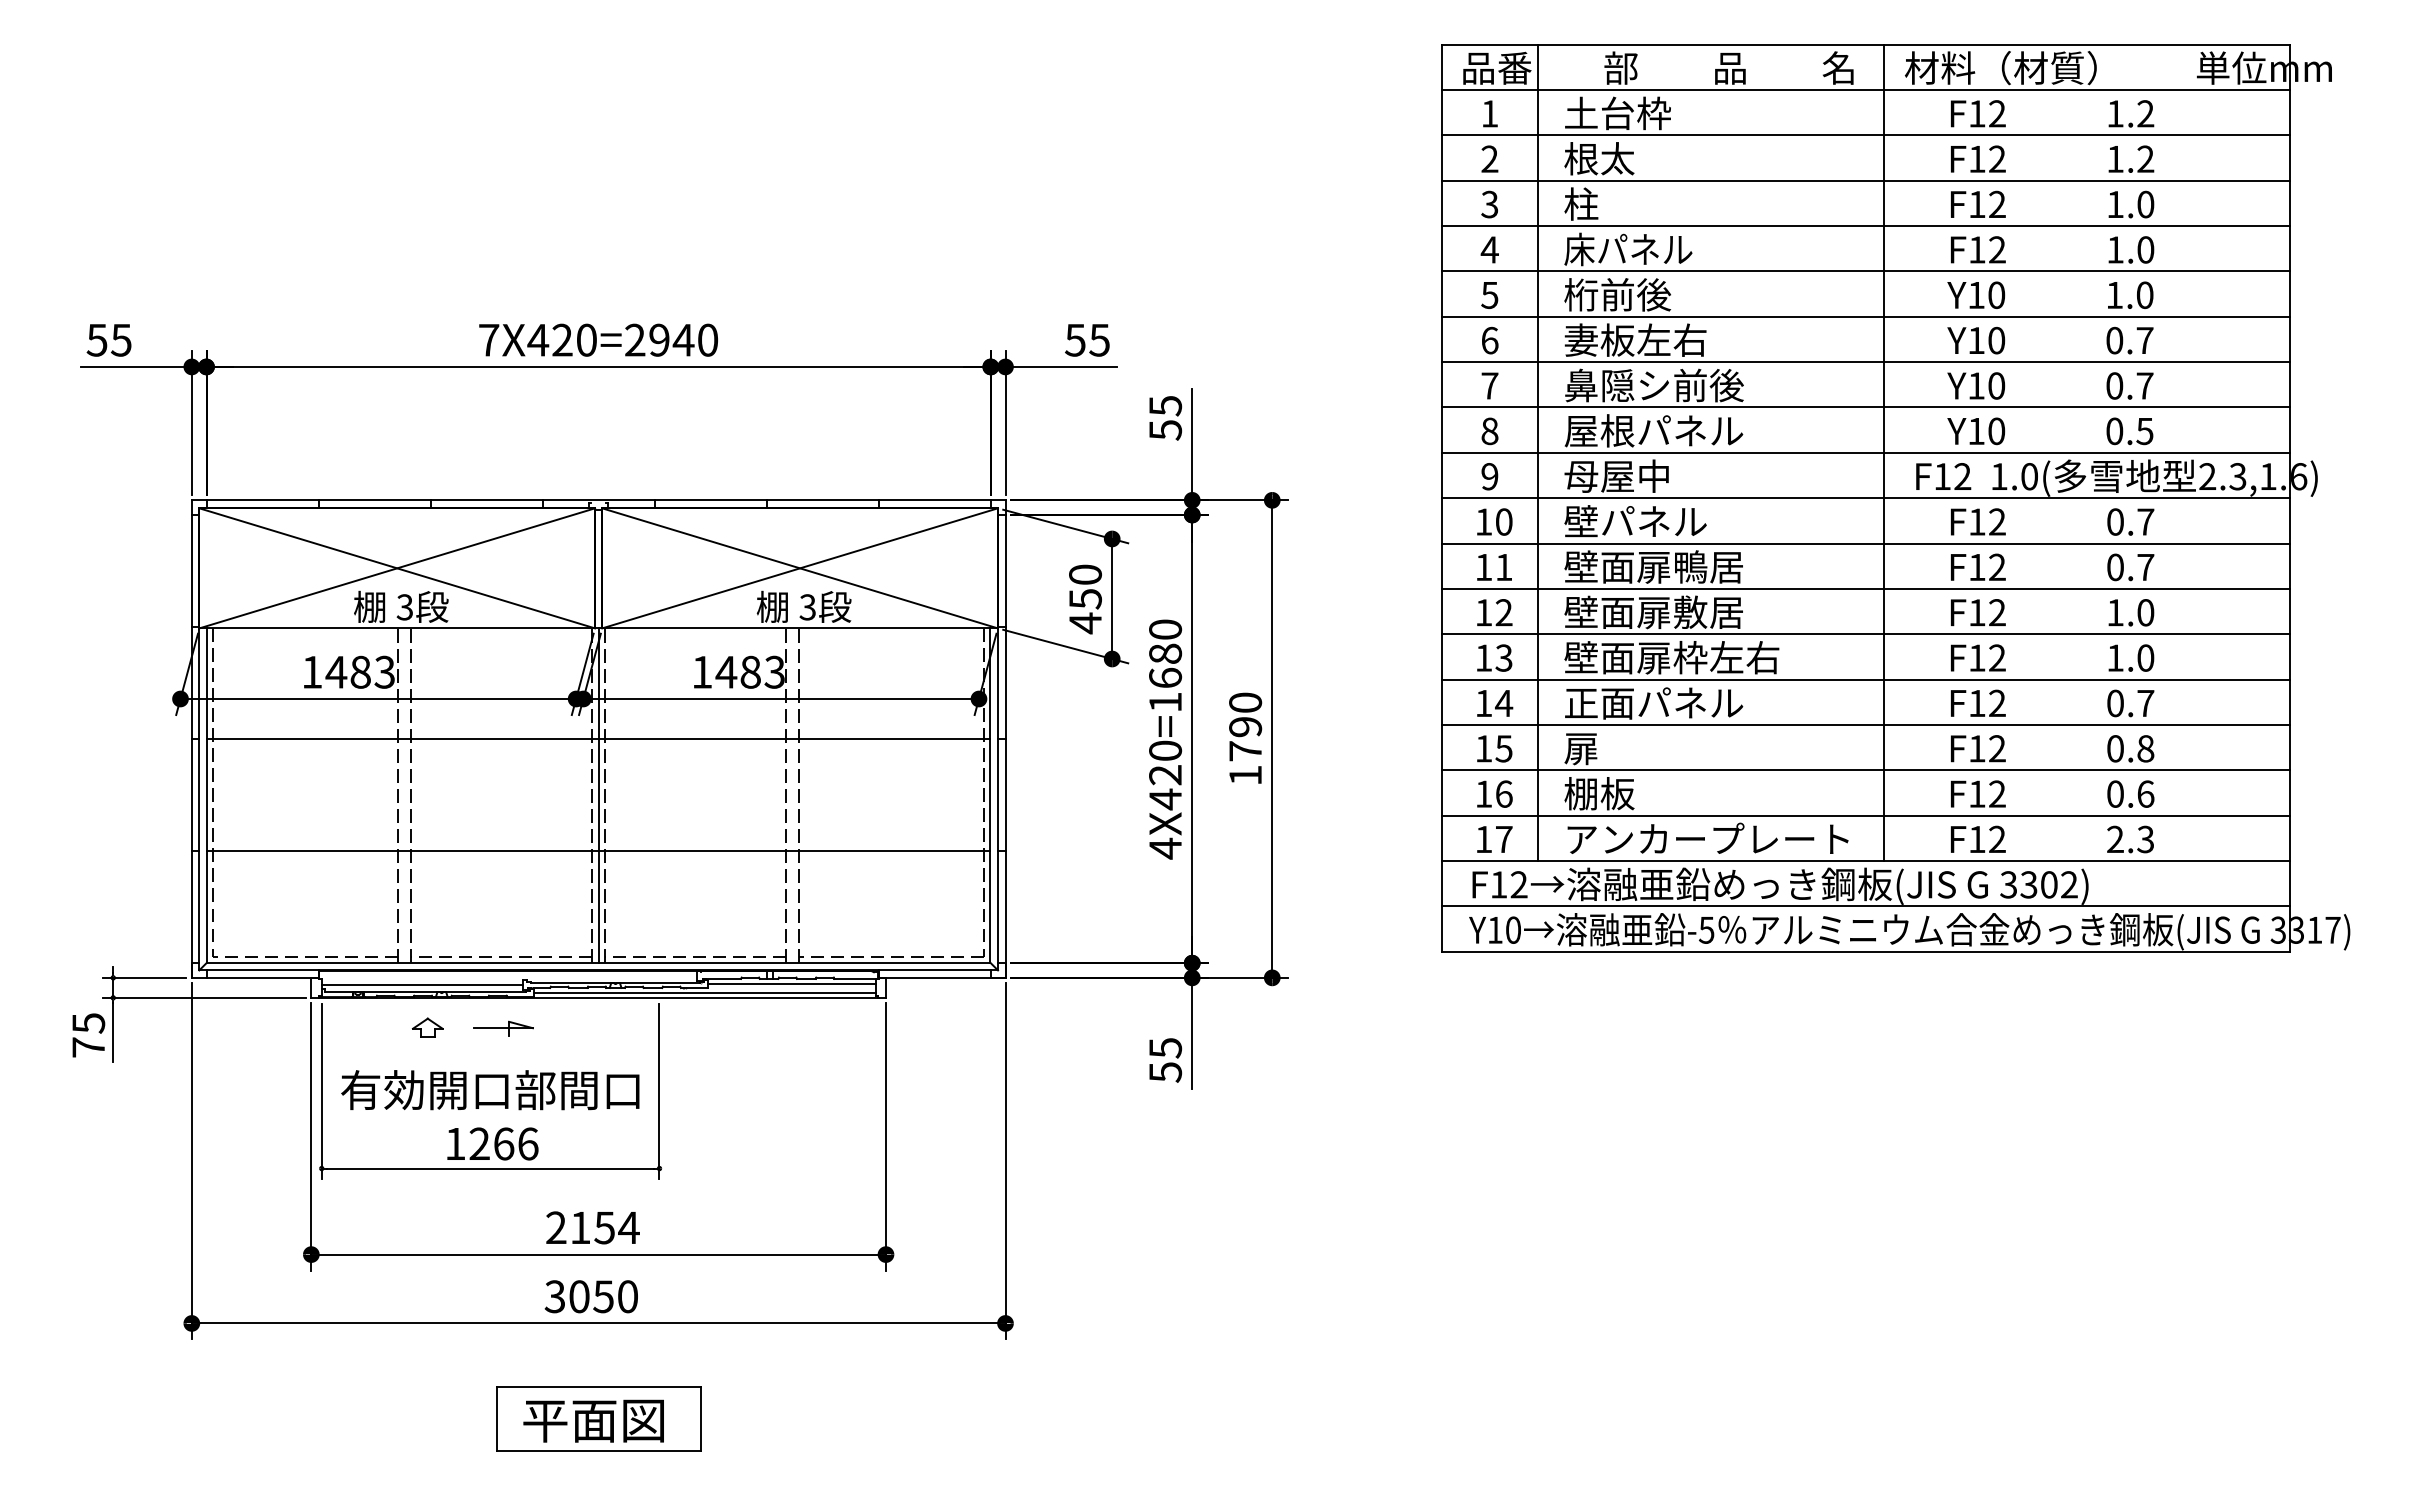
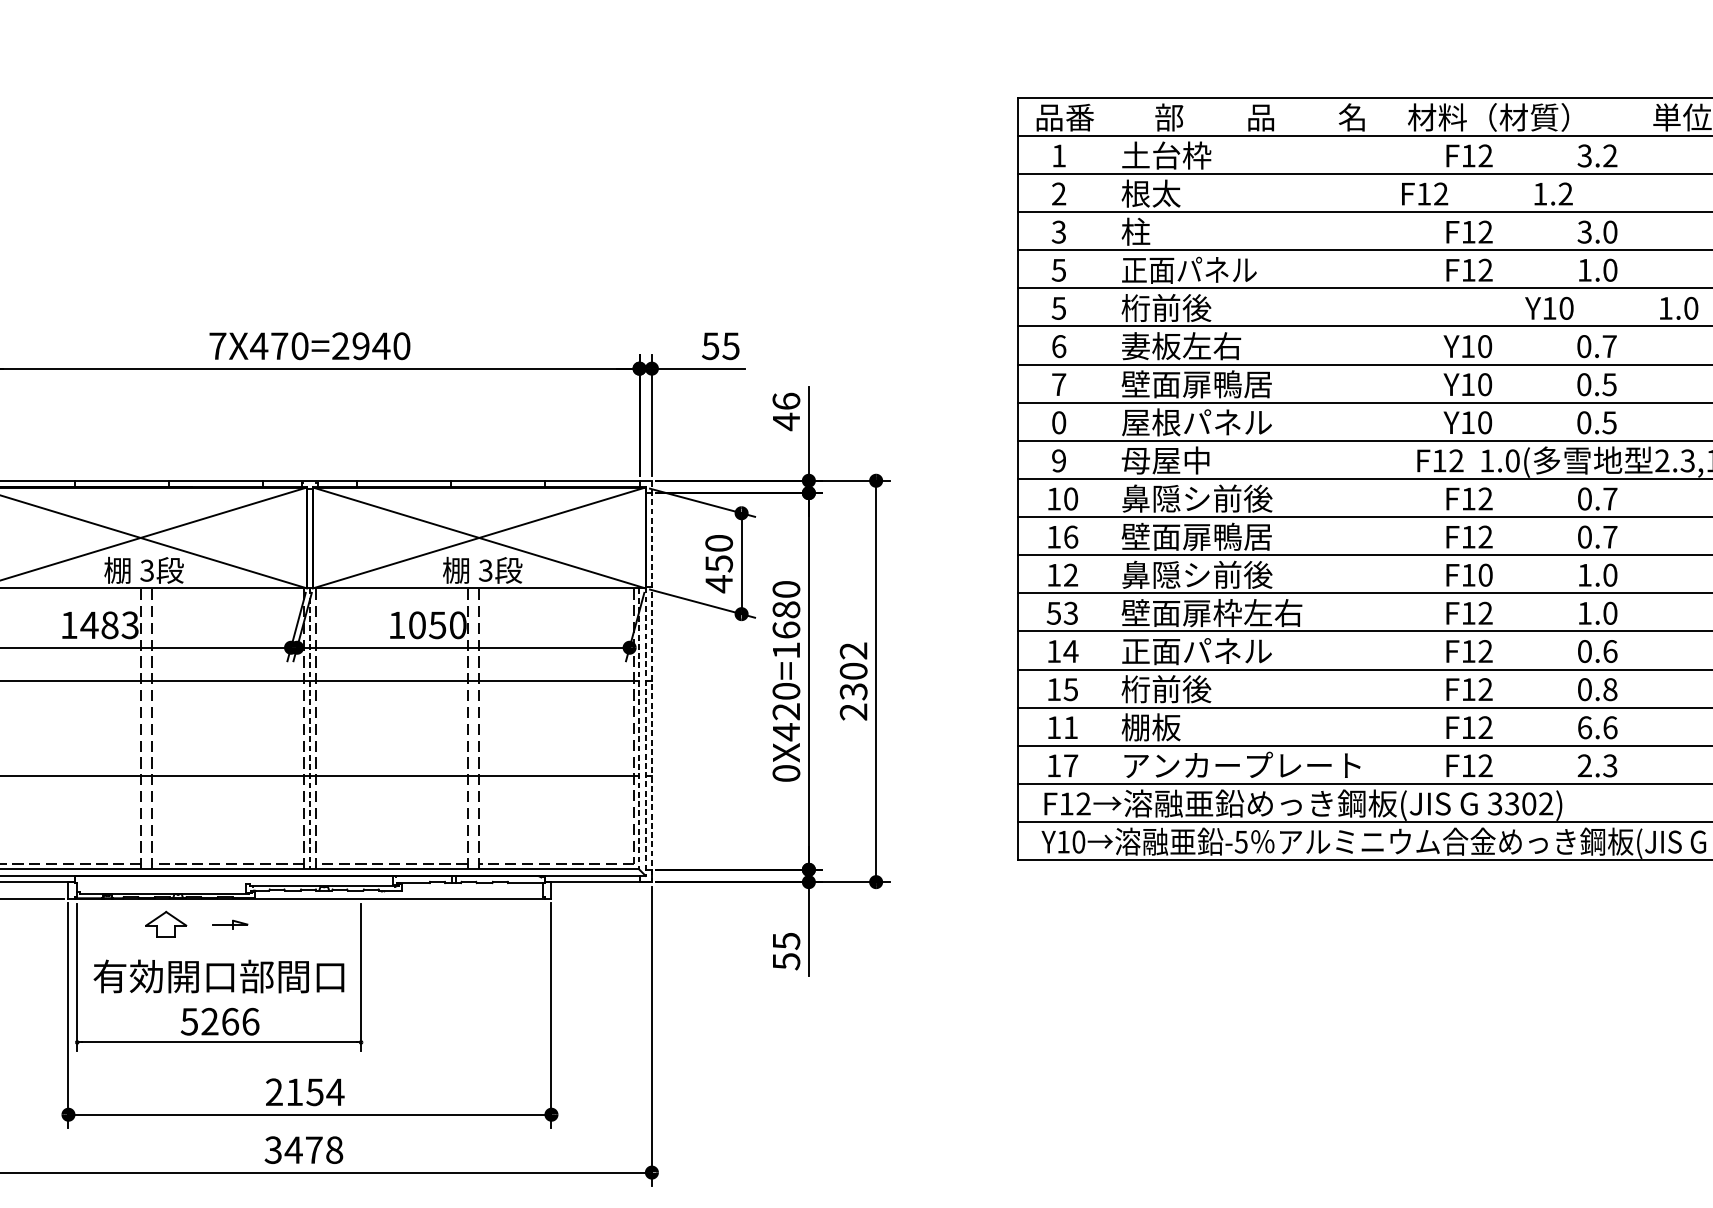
text: (2114, 113) -> (1584, 155), 1.2 -> 3.2
text: (2052, 158) -> (1487, 193), moved
text: (2114, 204) -> (1584, 232), 1.0 -> 3.0
text: (1489, 249) -> (1058, 269), 4 -> 5
text: (1644, 249) -> (1189, 269), 床パネル -> 正面パネル
text: (2050, 294) -> (1611, 307), moved
text: (562, 339) -> (279, 345), 7X420=2940 -> 7X470=2940
text: (1653, 385) -> (1196, 384), 鼻隠シ前後 -> 壁面扉鴨居
text: (2144, 385) -> (1609, 384), 0.7 -> 0.5
text: (1165, 418) -> (786, 411), 55 -> 46
text: (1489, 431) -> (1058, 422), 8 -> 0
line: (1538, 452) -> (1099, 440), removed
line: (1883, 452) -> (1389, 440), removed
text: (1653, 521) -> (1196, 498), 壁パネル -> 鼻隠シ前後
text: (1504, 567) -> (1071, 537), 11 -> 16
text: (1653, 612) -> (1196, 575), 壁面扉敷居 -> 鼻隠シ前後
text: (1997, 612) -> (1485, 575), F12 -> F10
text: (1483, 657) -> (1053, 612), 13 -> 53
text: (749, 671) -> (436, 624), 1483 -> 1050
text: (2145, 703) -> (1610, 651), 0.7 -> 0.6
text: (1245, 738) -> (853, 680), 1790 -> 2302
line: (1005, 739) -> (651, 681), solid -> dashed
text: (1617, 748) -> (1166, 689), 扉 -> 桁前後
text: (1504, 793) -> (1071, 727), 16 -> 11
text: (2115, 793) -> (1584, 727), 0.6 -> 6.6
line: (598, 796) -> (309, 729), solid -> dashed
line: (990, 796) -> (639, 729), solid -> dashed
line: (998, 798) -> (646, 731), solid -> dashed
text: (1165, 848) -> (786, 773), 4X420=1680 -> 0X420=1680
line: (791, 984) -> (472, 887), removed
line: (421, 985) -> (161, 888), removed
line: (704, 993) -> (398, 895), removed
part: (427, 1027) -> (166, 923), size x1.6
part: (503, 1028) -> (229, 924), size x0.7
text: (455, 1144) -> (189, 1022), 1266 -> 5266
text: (603, 1296) -> (314, 1149), 3050 -> 3478

